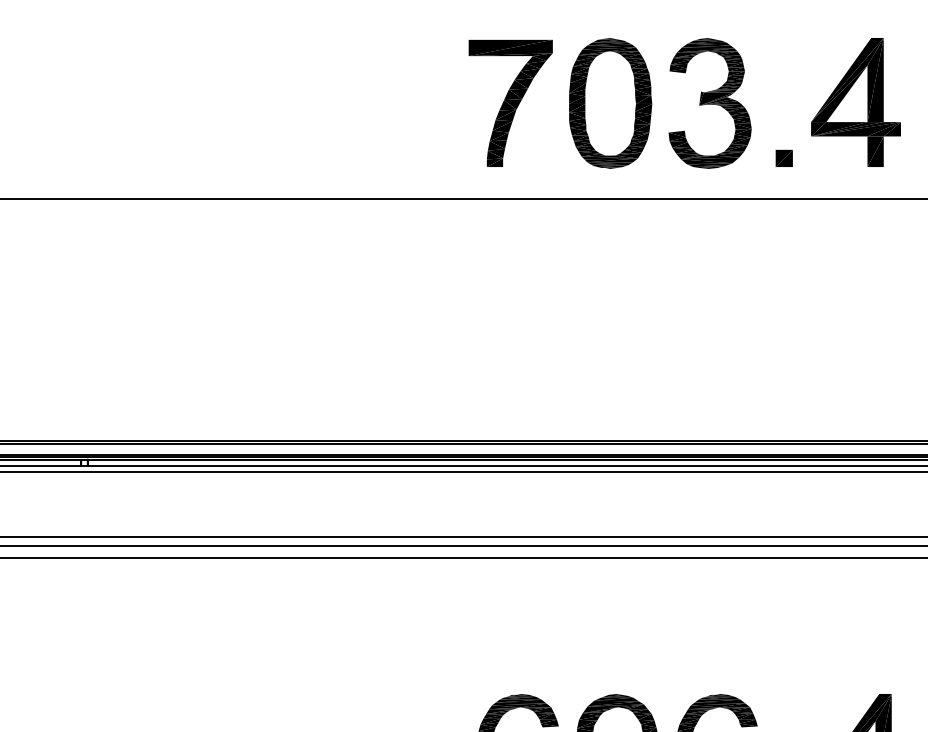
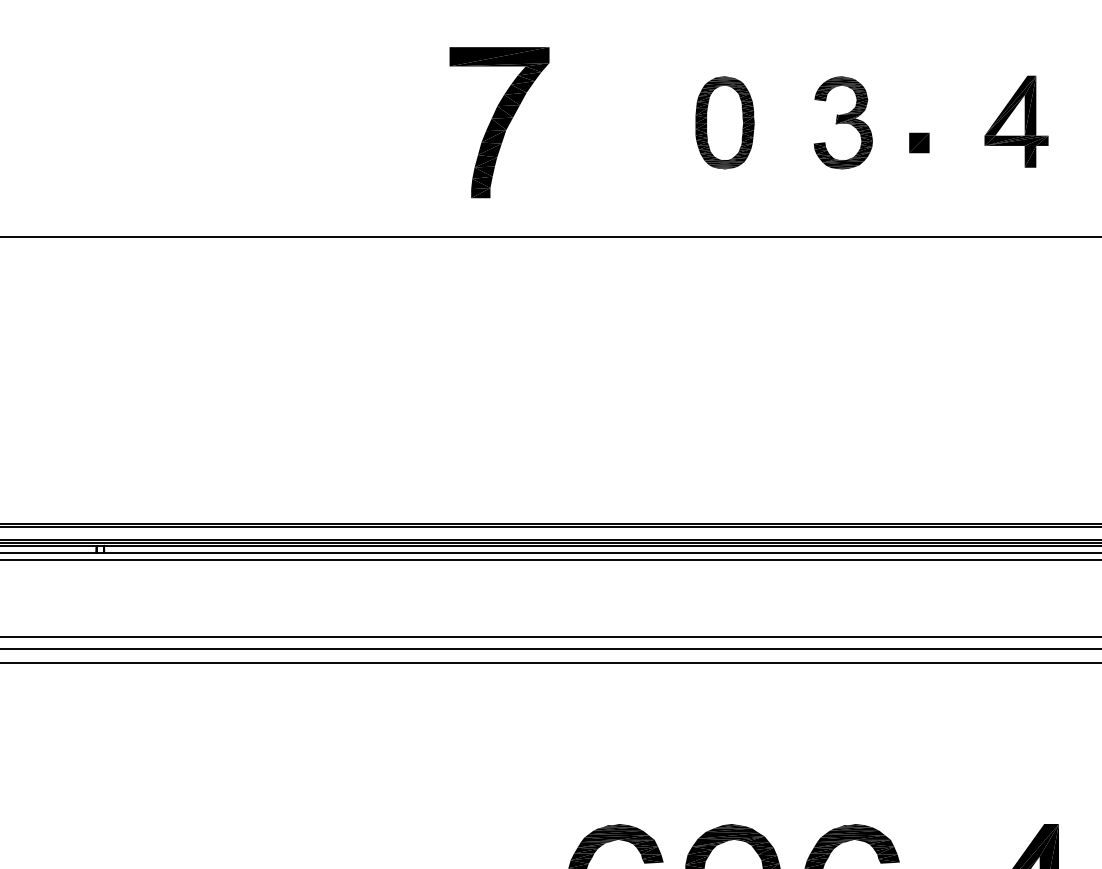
part: (855, 102) -> (1016, 121), size x0.6
part: (510, 103) -> (499, 122), moved
part: (610, 103) -> (724, 122), size x0.6
part: (710, 103) -> (843, 122), size x0.6
part: (784, 158) -> (919, 142), moved

